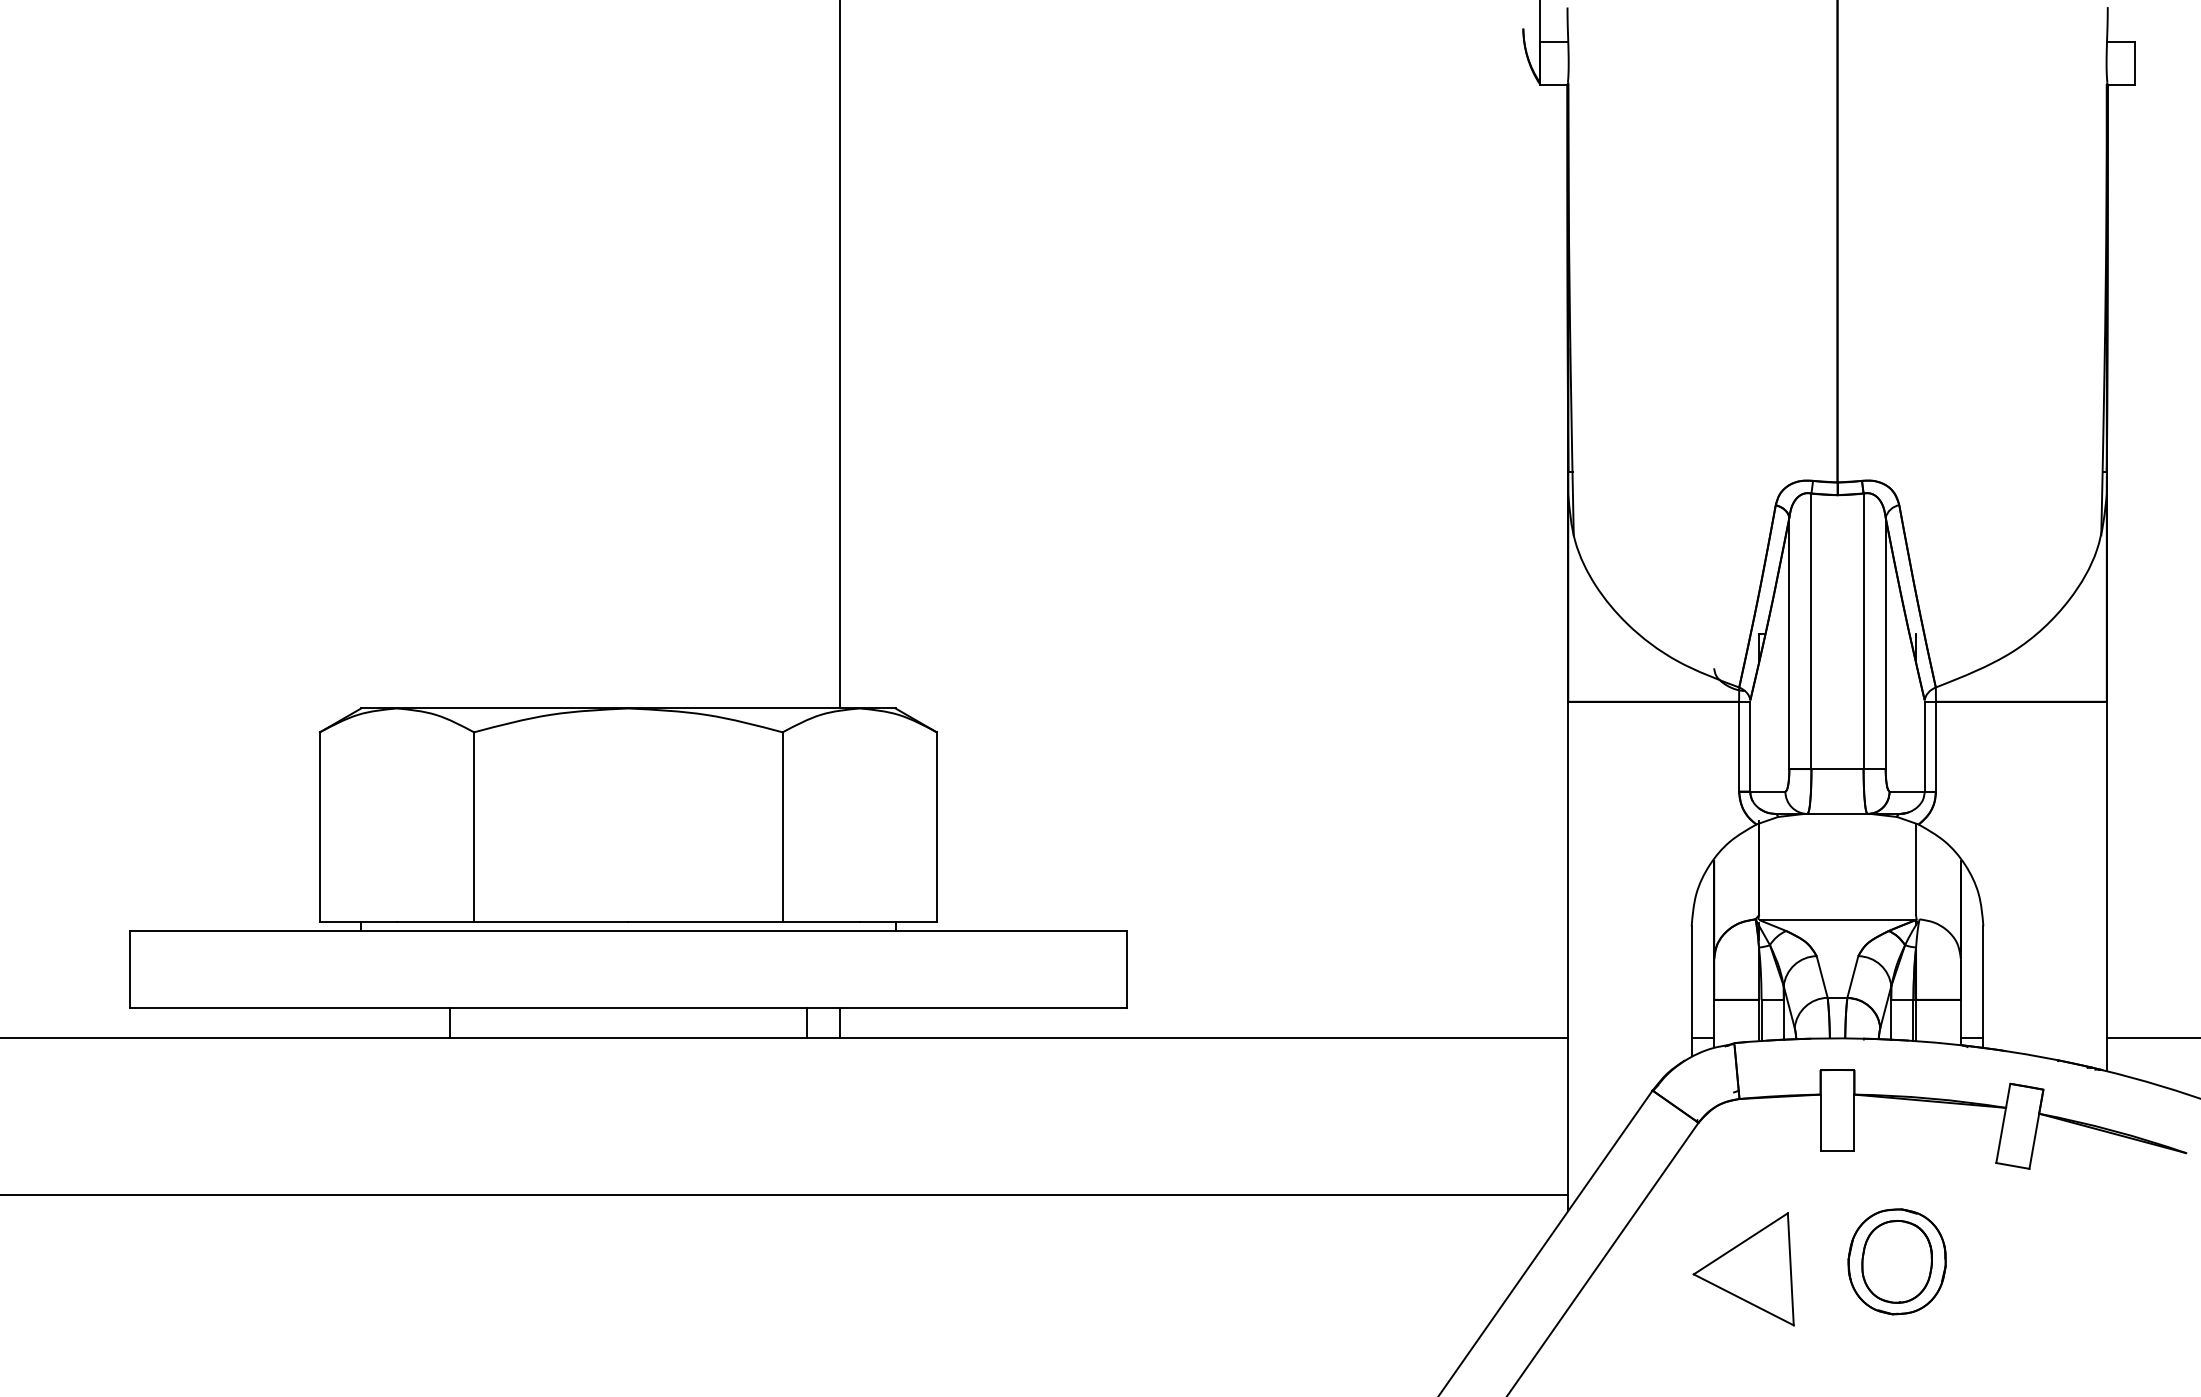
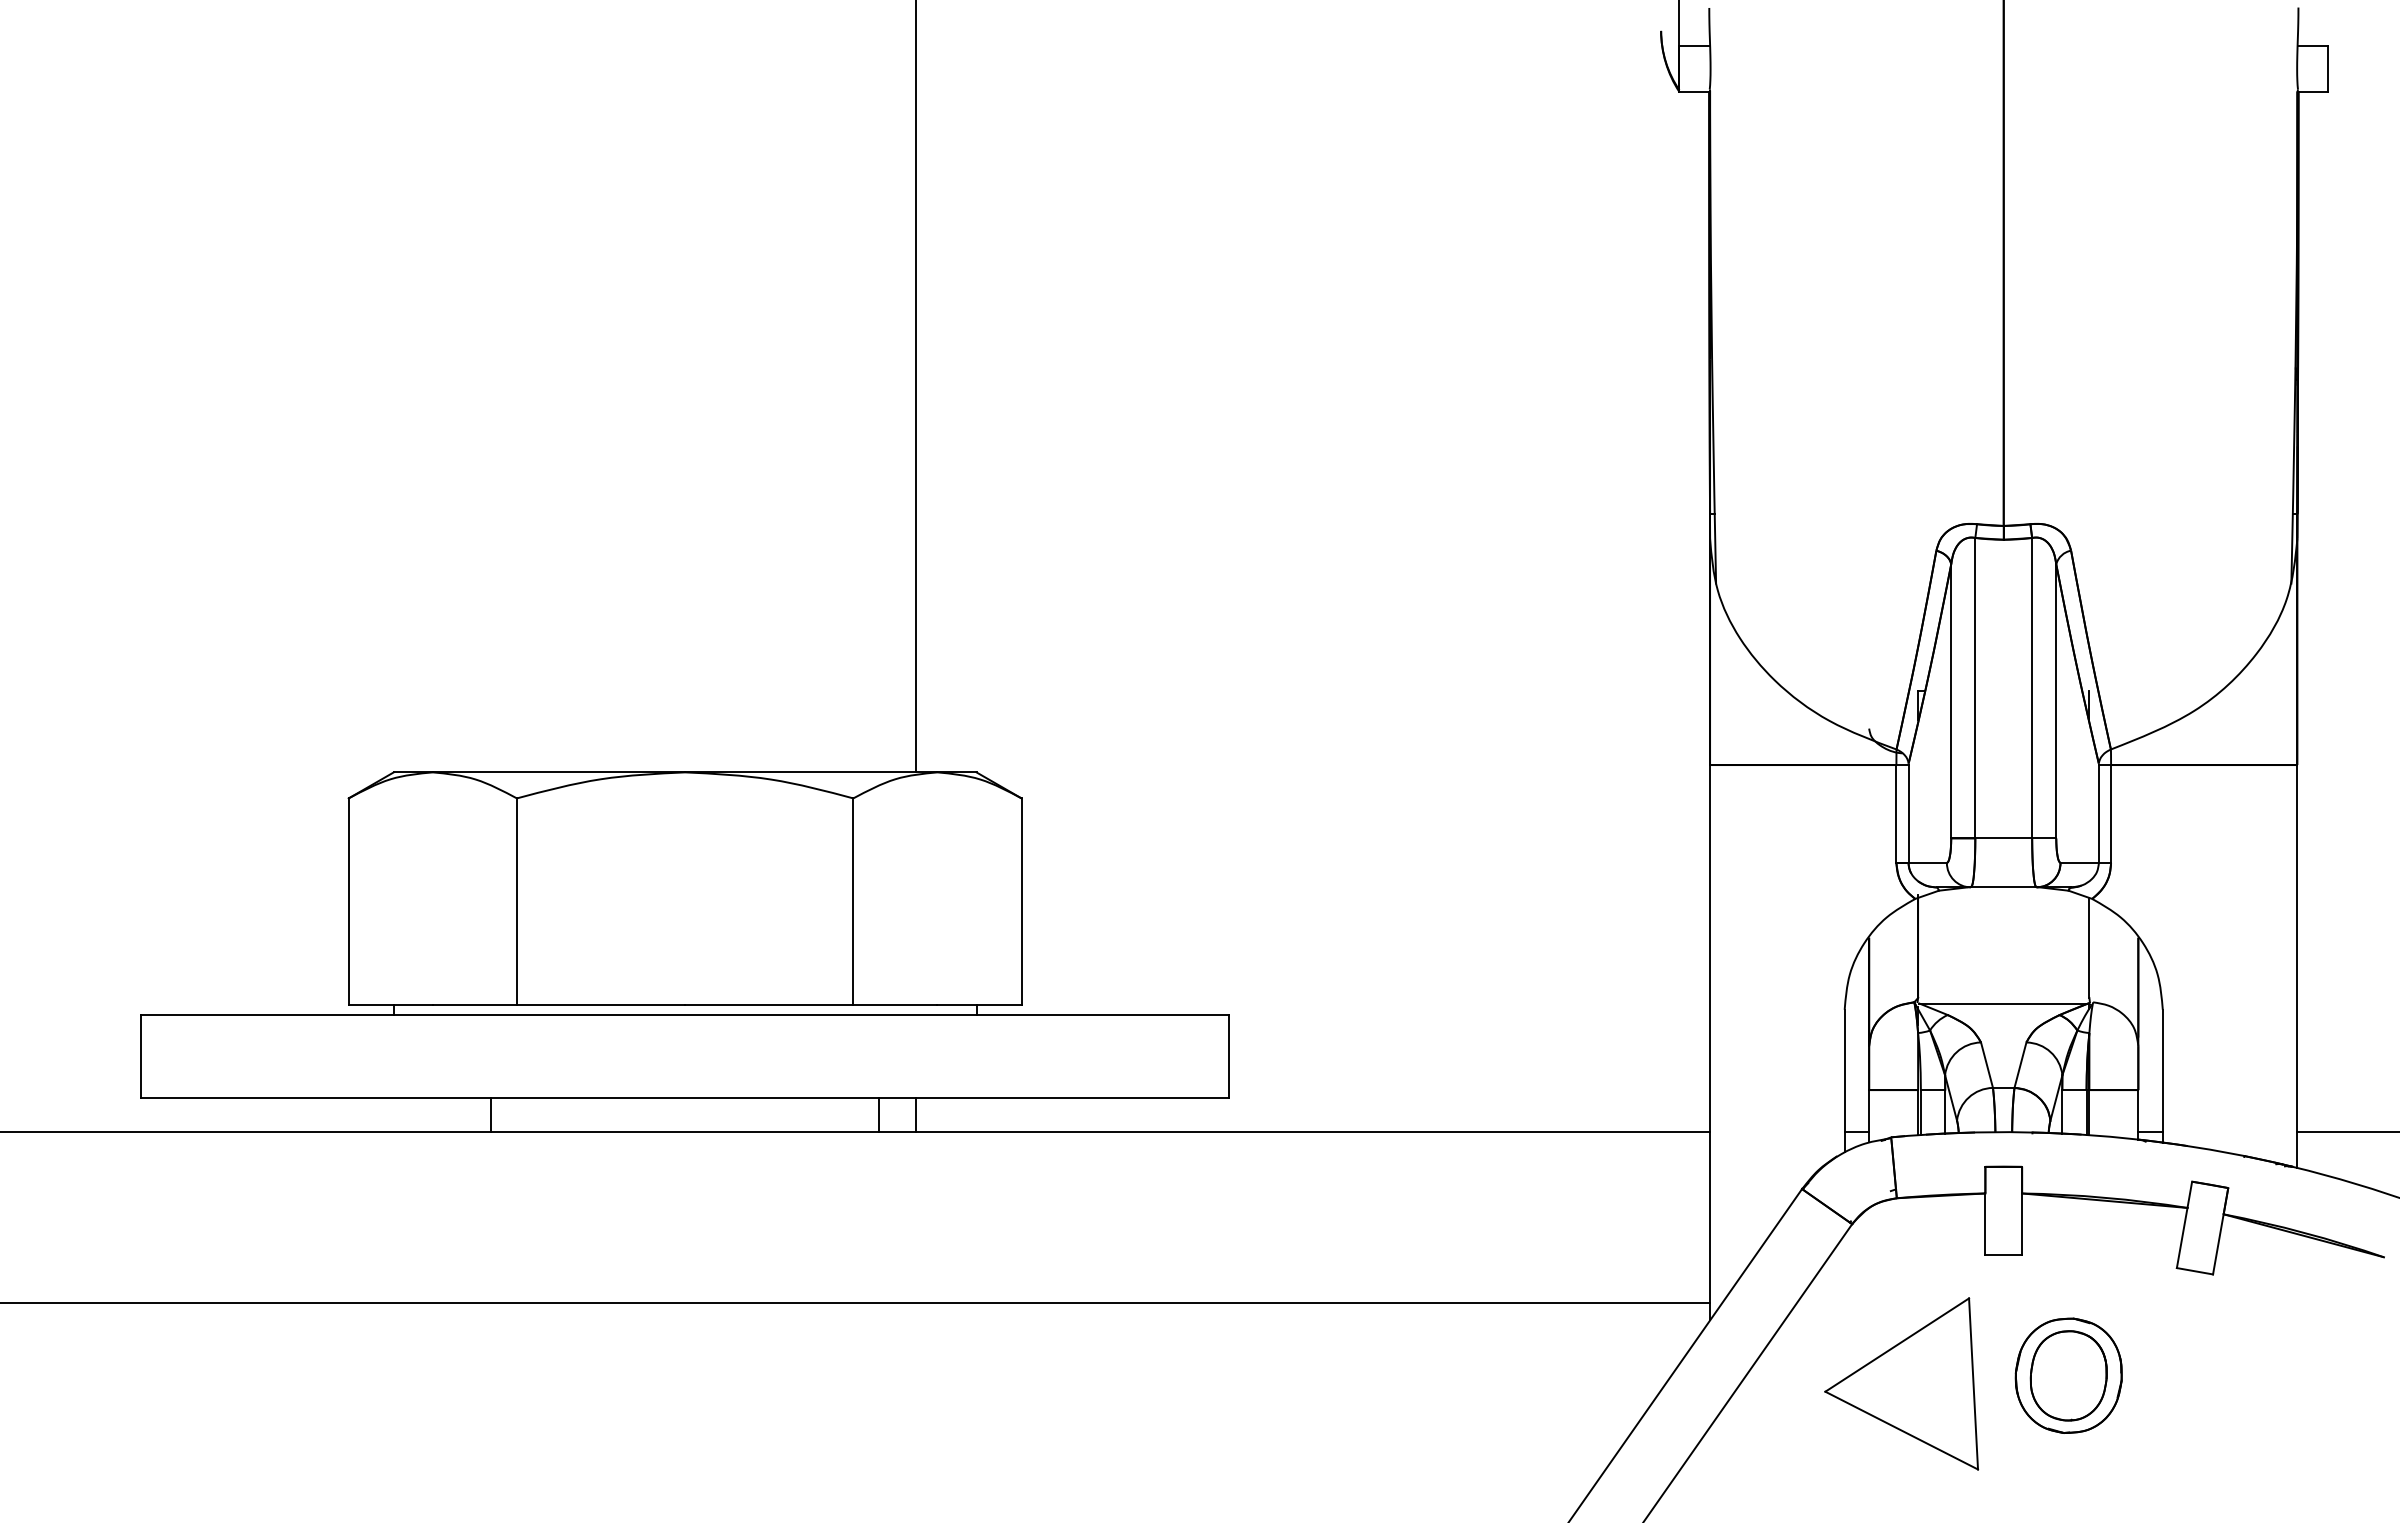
part: (1742, 1268) -> (1900, 1383), size x1.4

